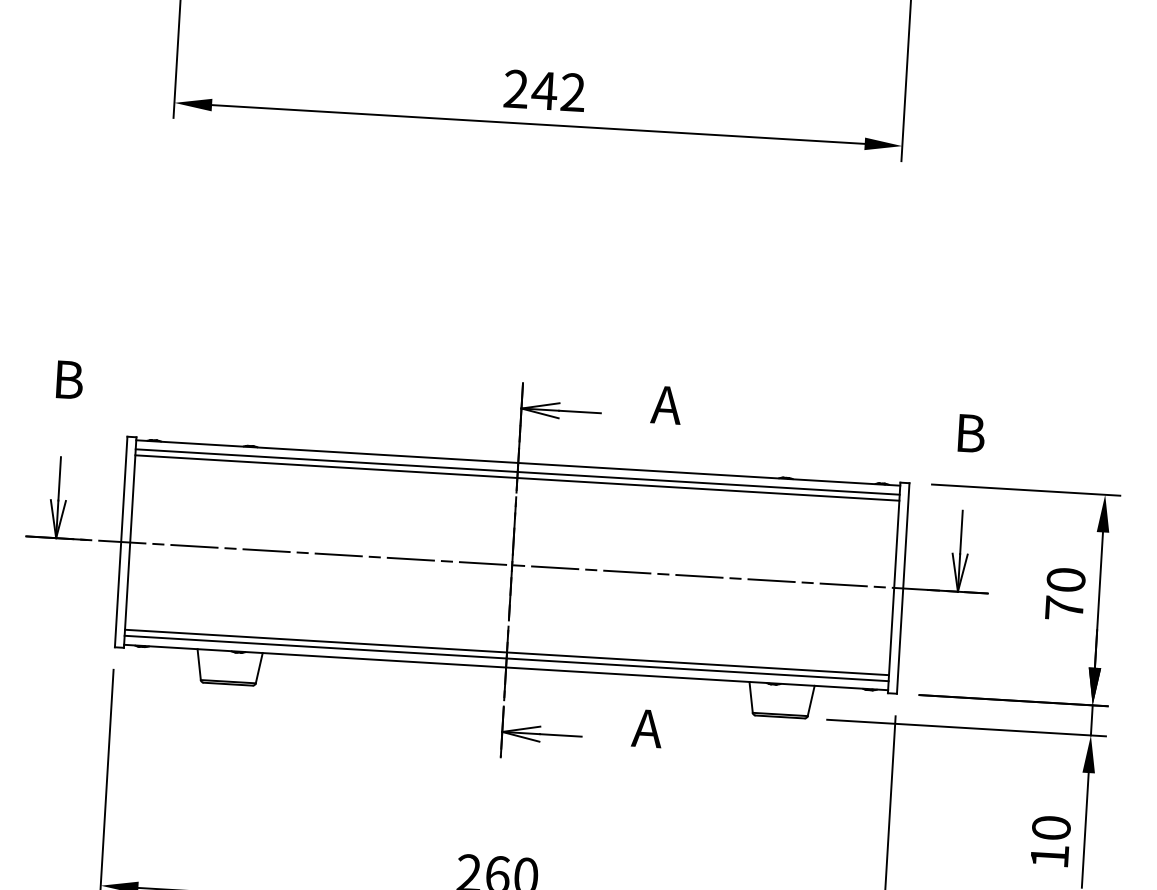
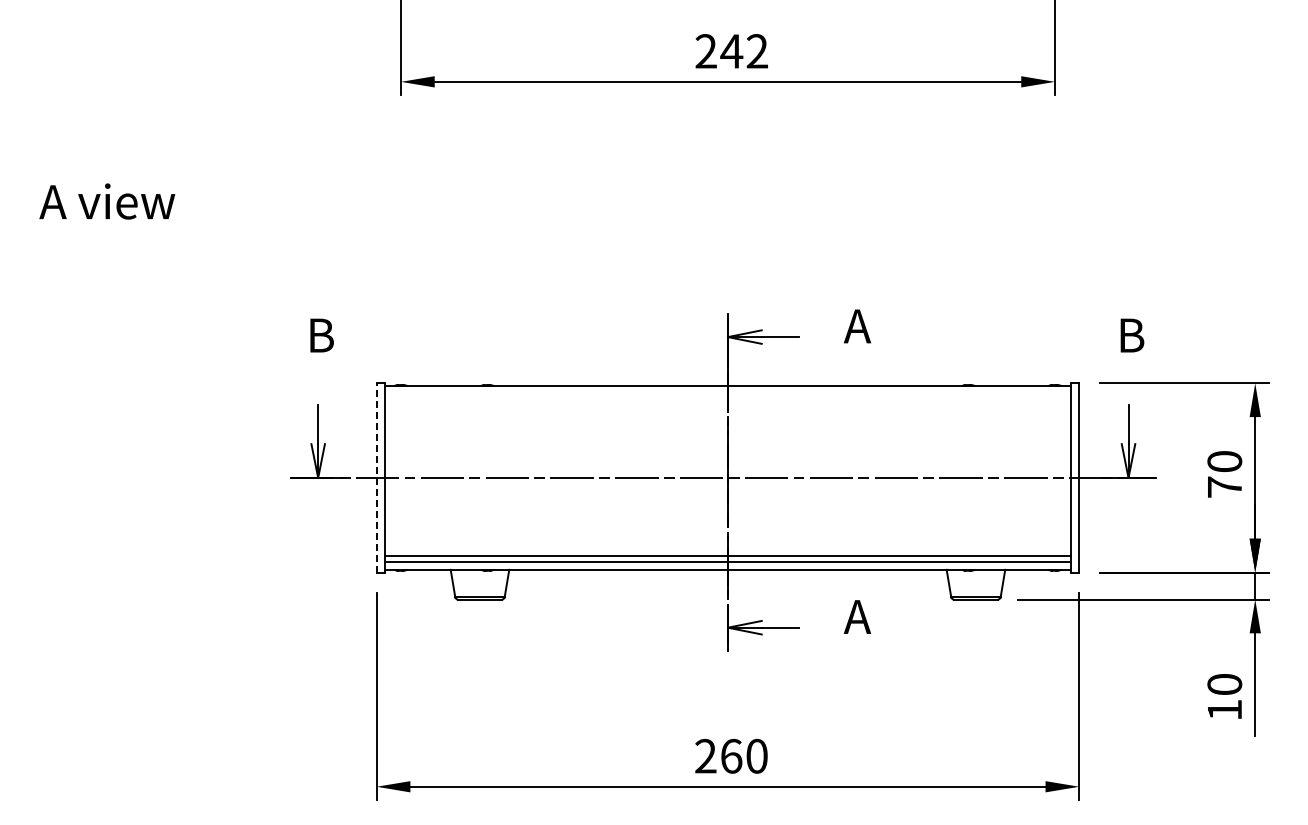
line: (517, 472) -> (727, 394), removed
line: (516, 477) -> (727, 399), removed
line: (121, 541) -> (376, 477), solid -> dashed

